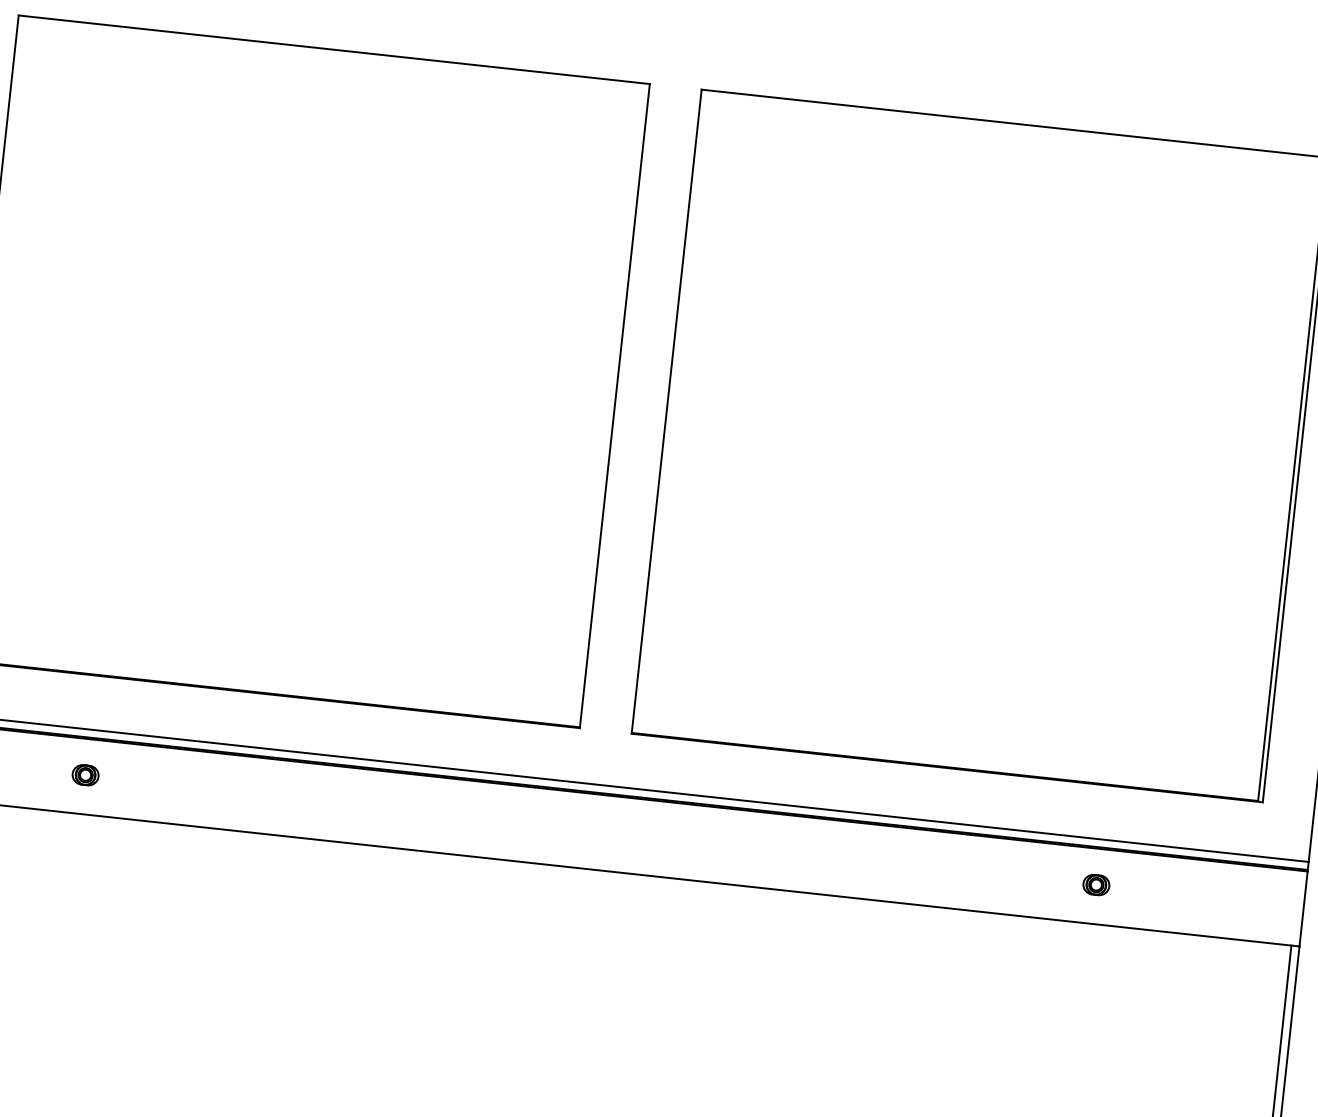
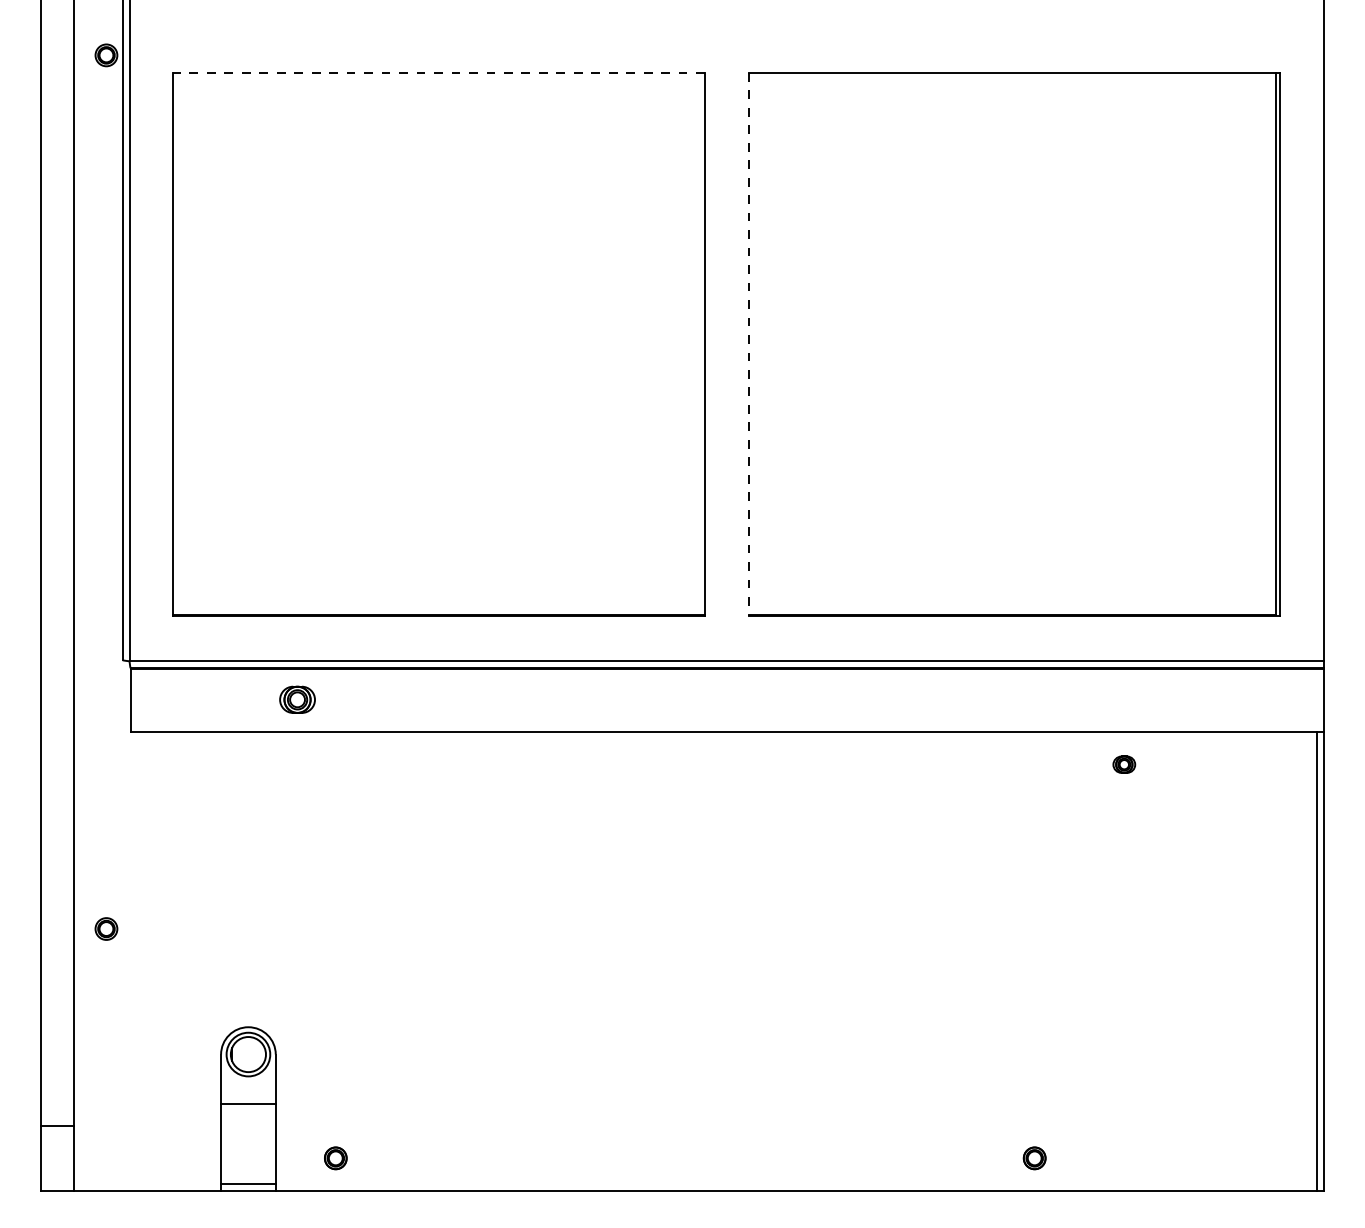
line: (333, 49) -> (438, 72), solid -> dashed
line: (666, 411) -> (748, 344), solid -> dashed
part: (85, 774) -> (297, 699), size x1.6
part: (1096, 884) -> (1124, 764), moved

